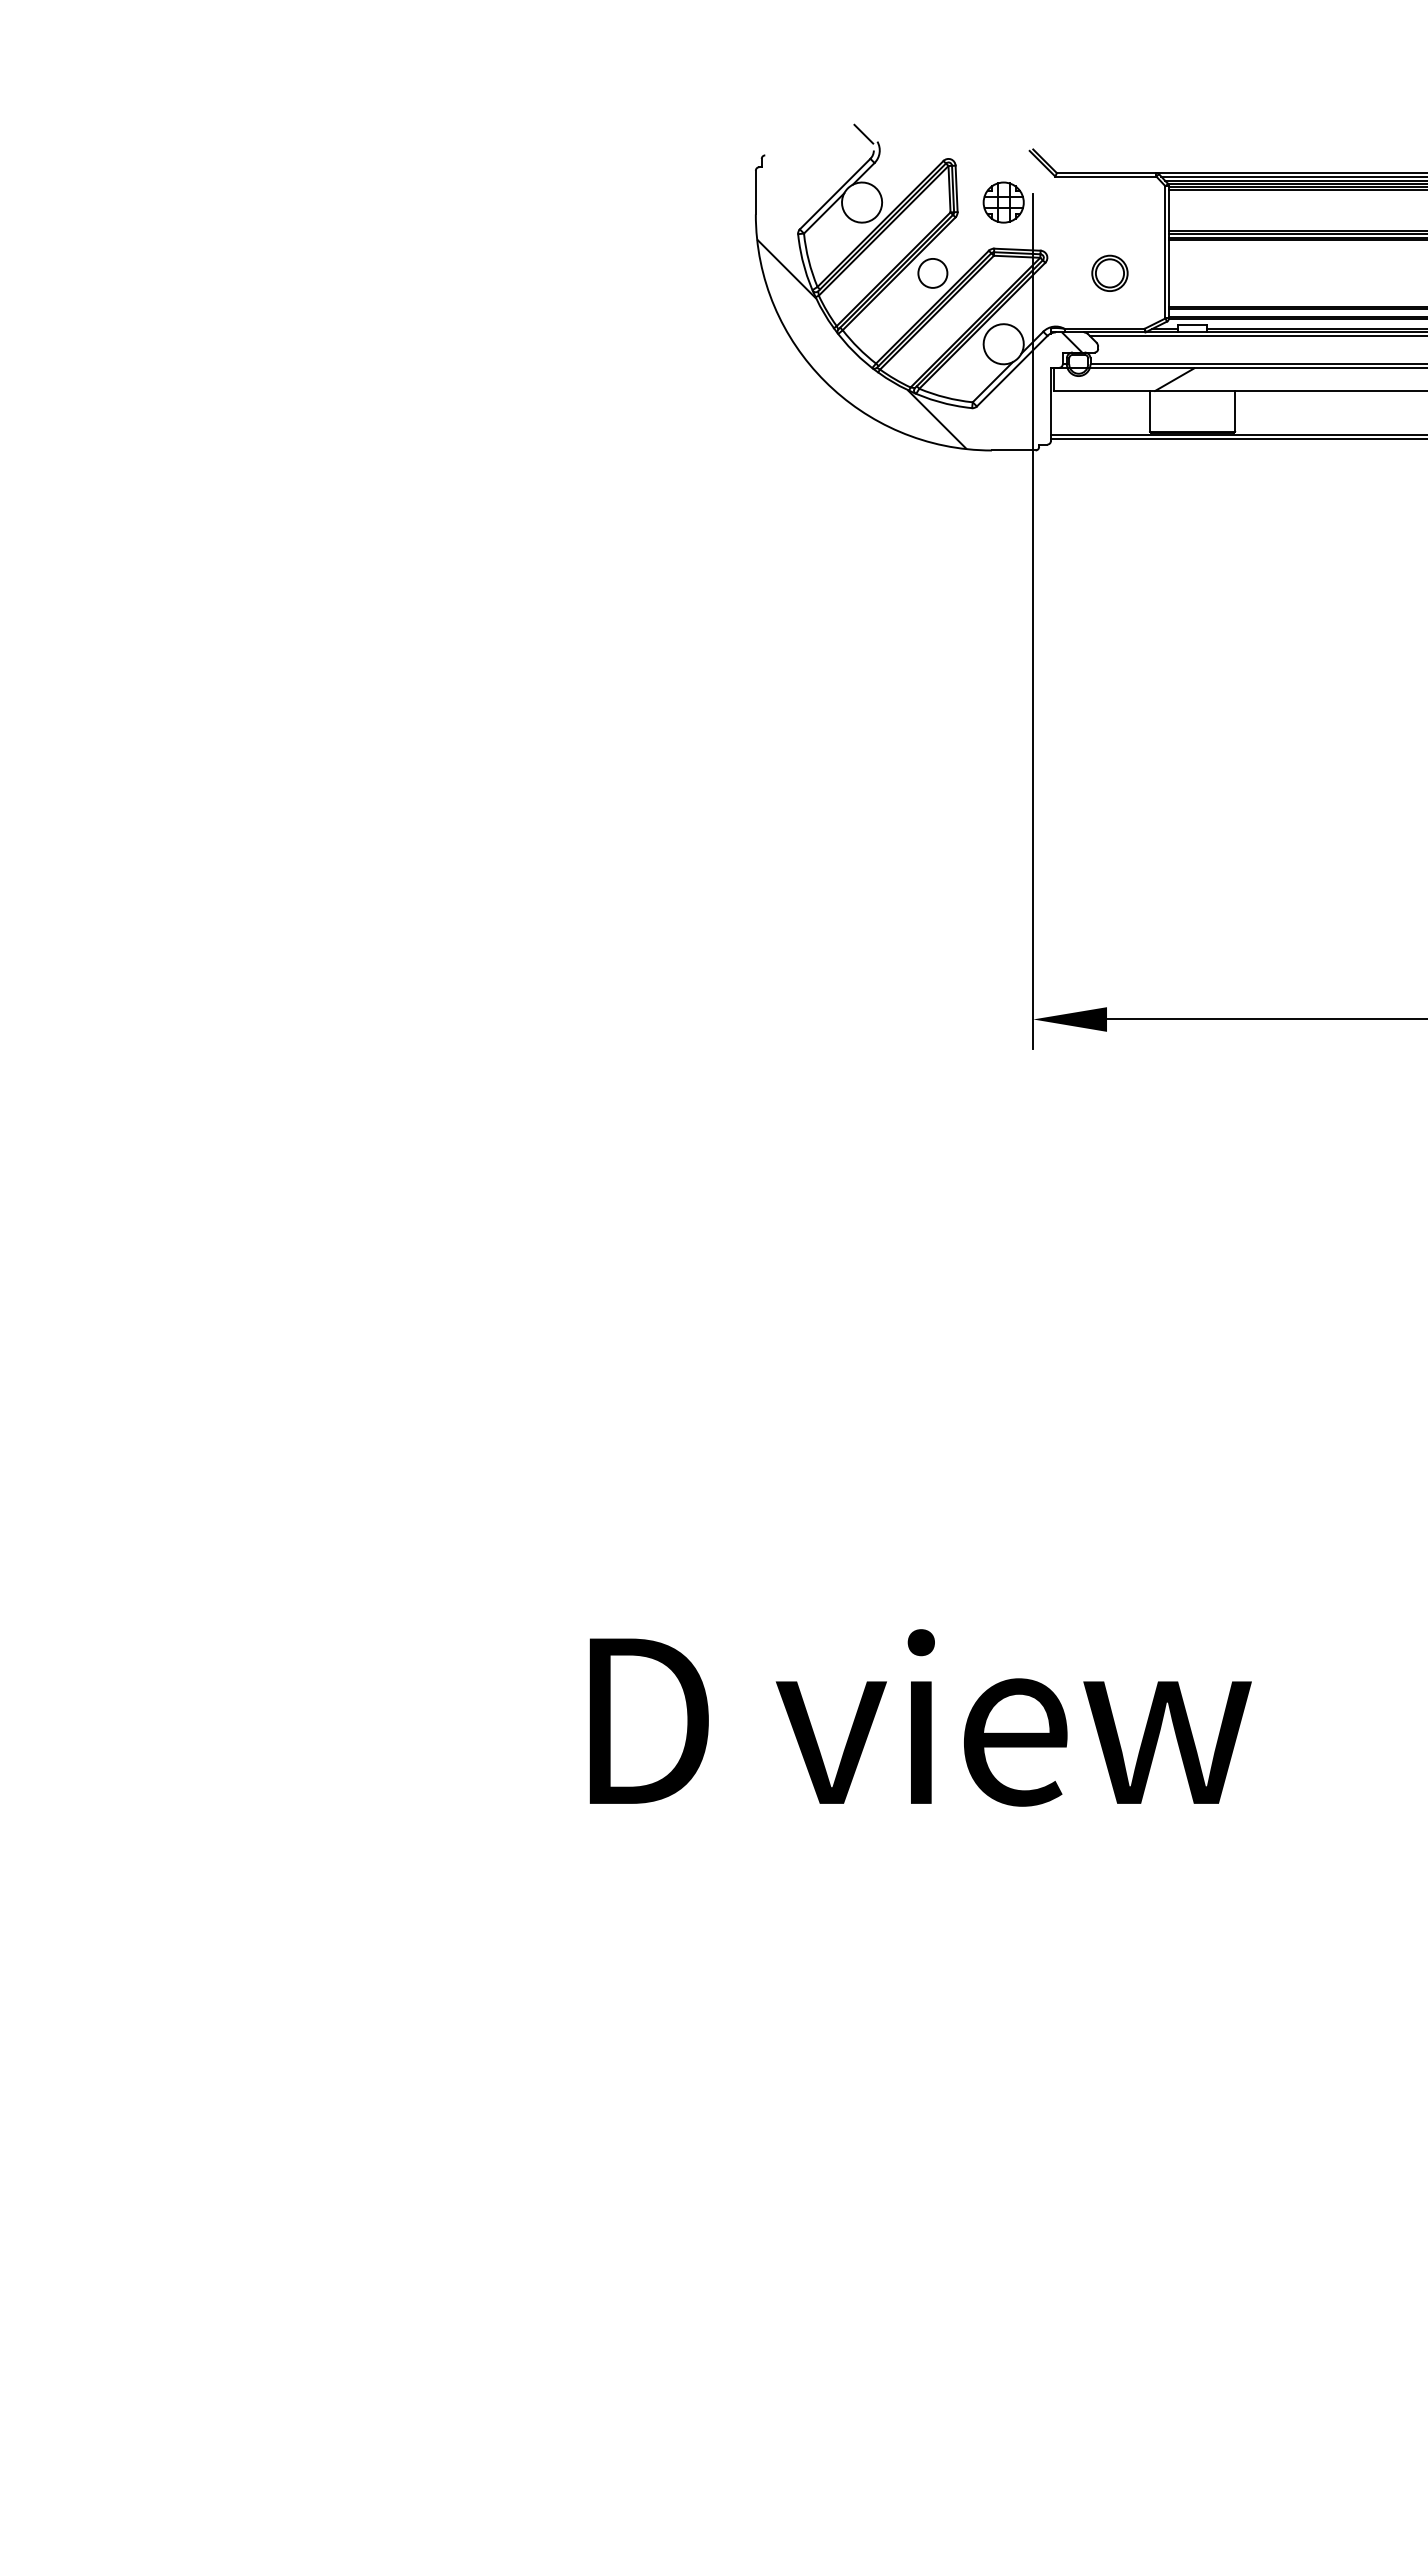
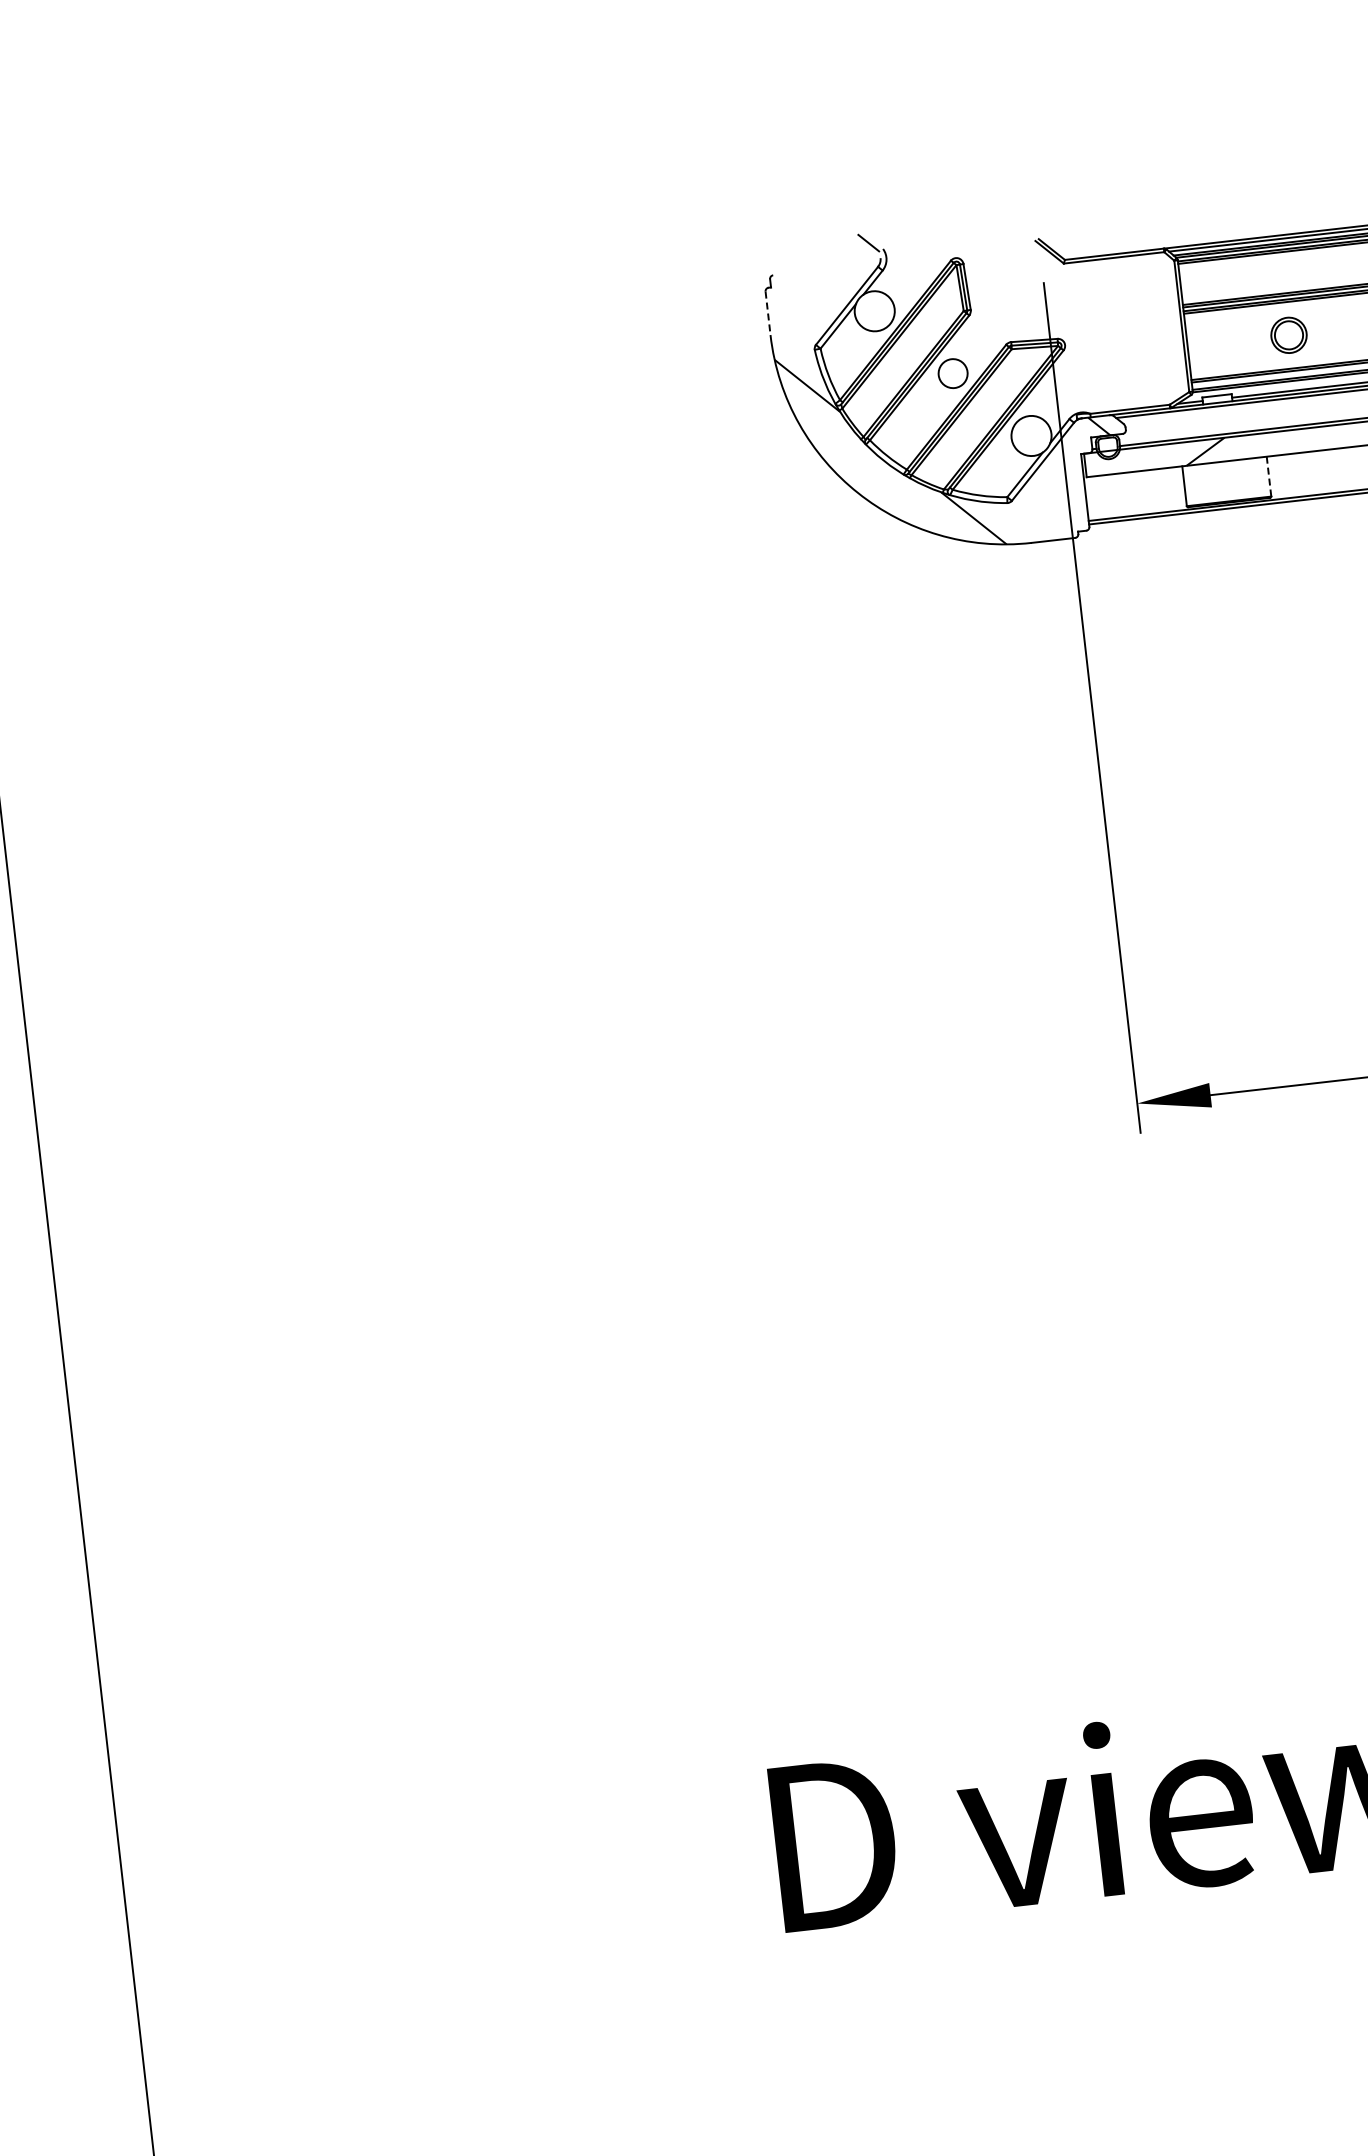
line: (755, 192) -> (767, 313), solid -> dashed
part: (1003, 202) -> (1015, 295), removed
part: (1109, 272) -> (1288, 334), moved
line: (1235, 412) -> (1269, 477), solid -> dashed

